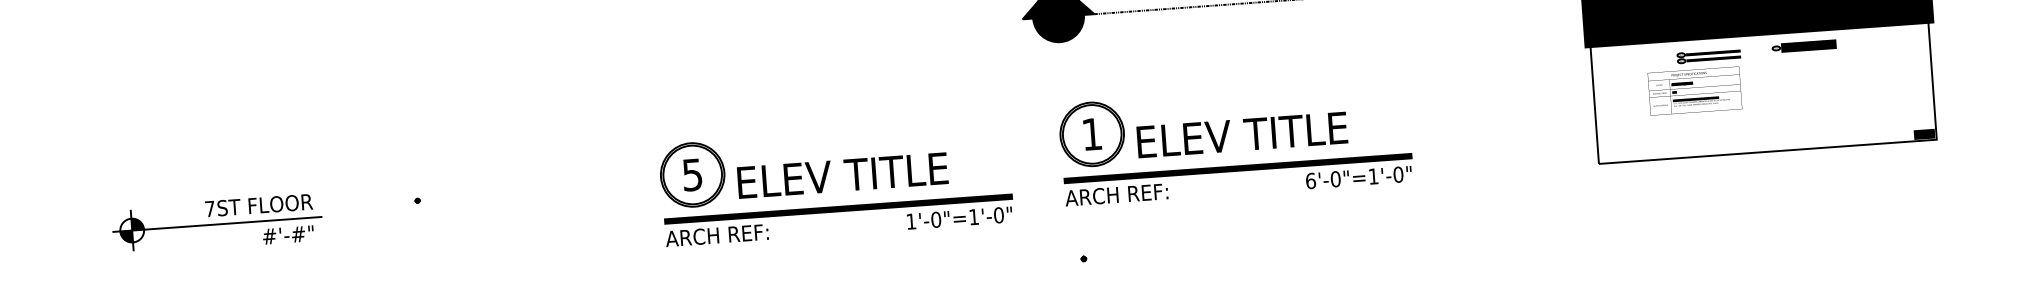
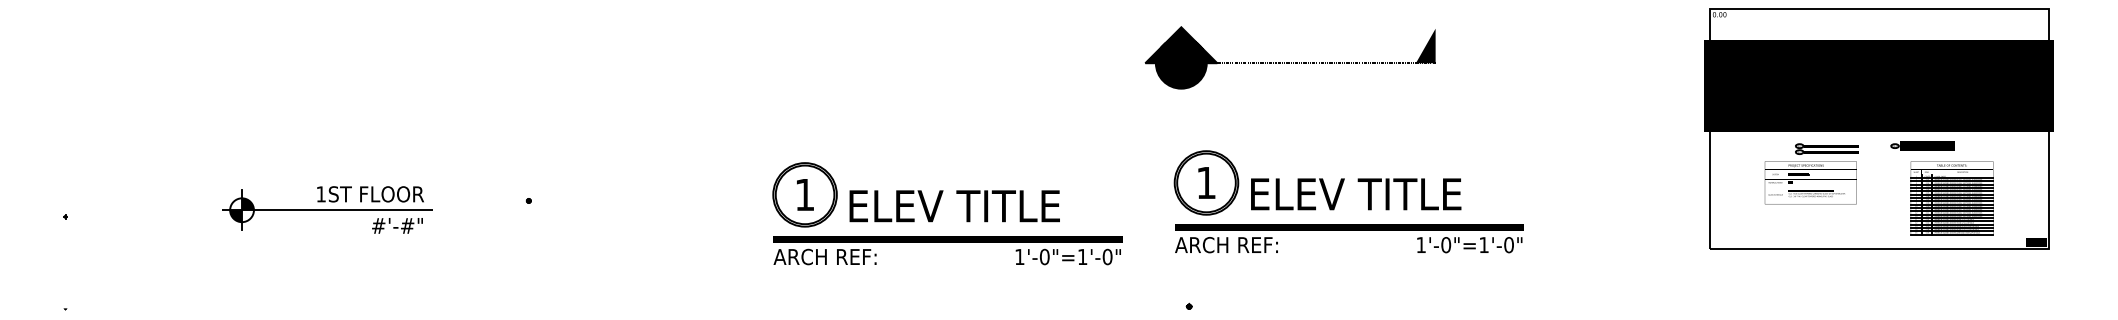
part: (1836, 96) -> (1951, 198), added
text: (692, 175) -> (804, 195), 5 -> 1
text: (1311, 181) -> (1421, 245), 6'-0"=1'-0" -> 1'-0"=1'-0"
text: (209, 209) -> (320, 194), 7ST -> 1ST

